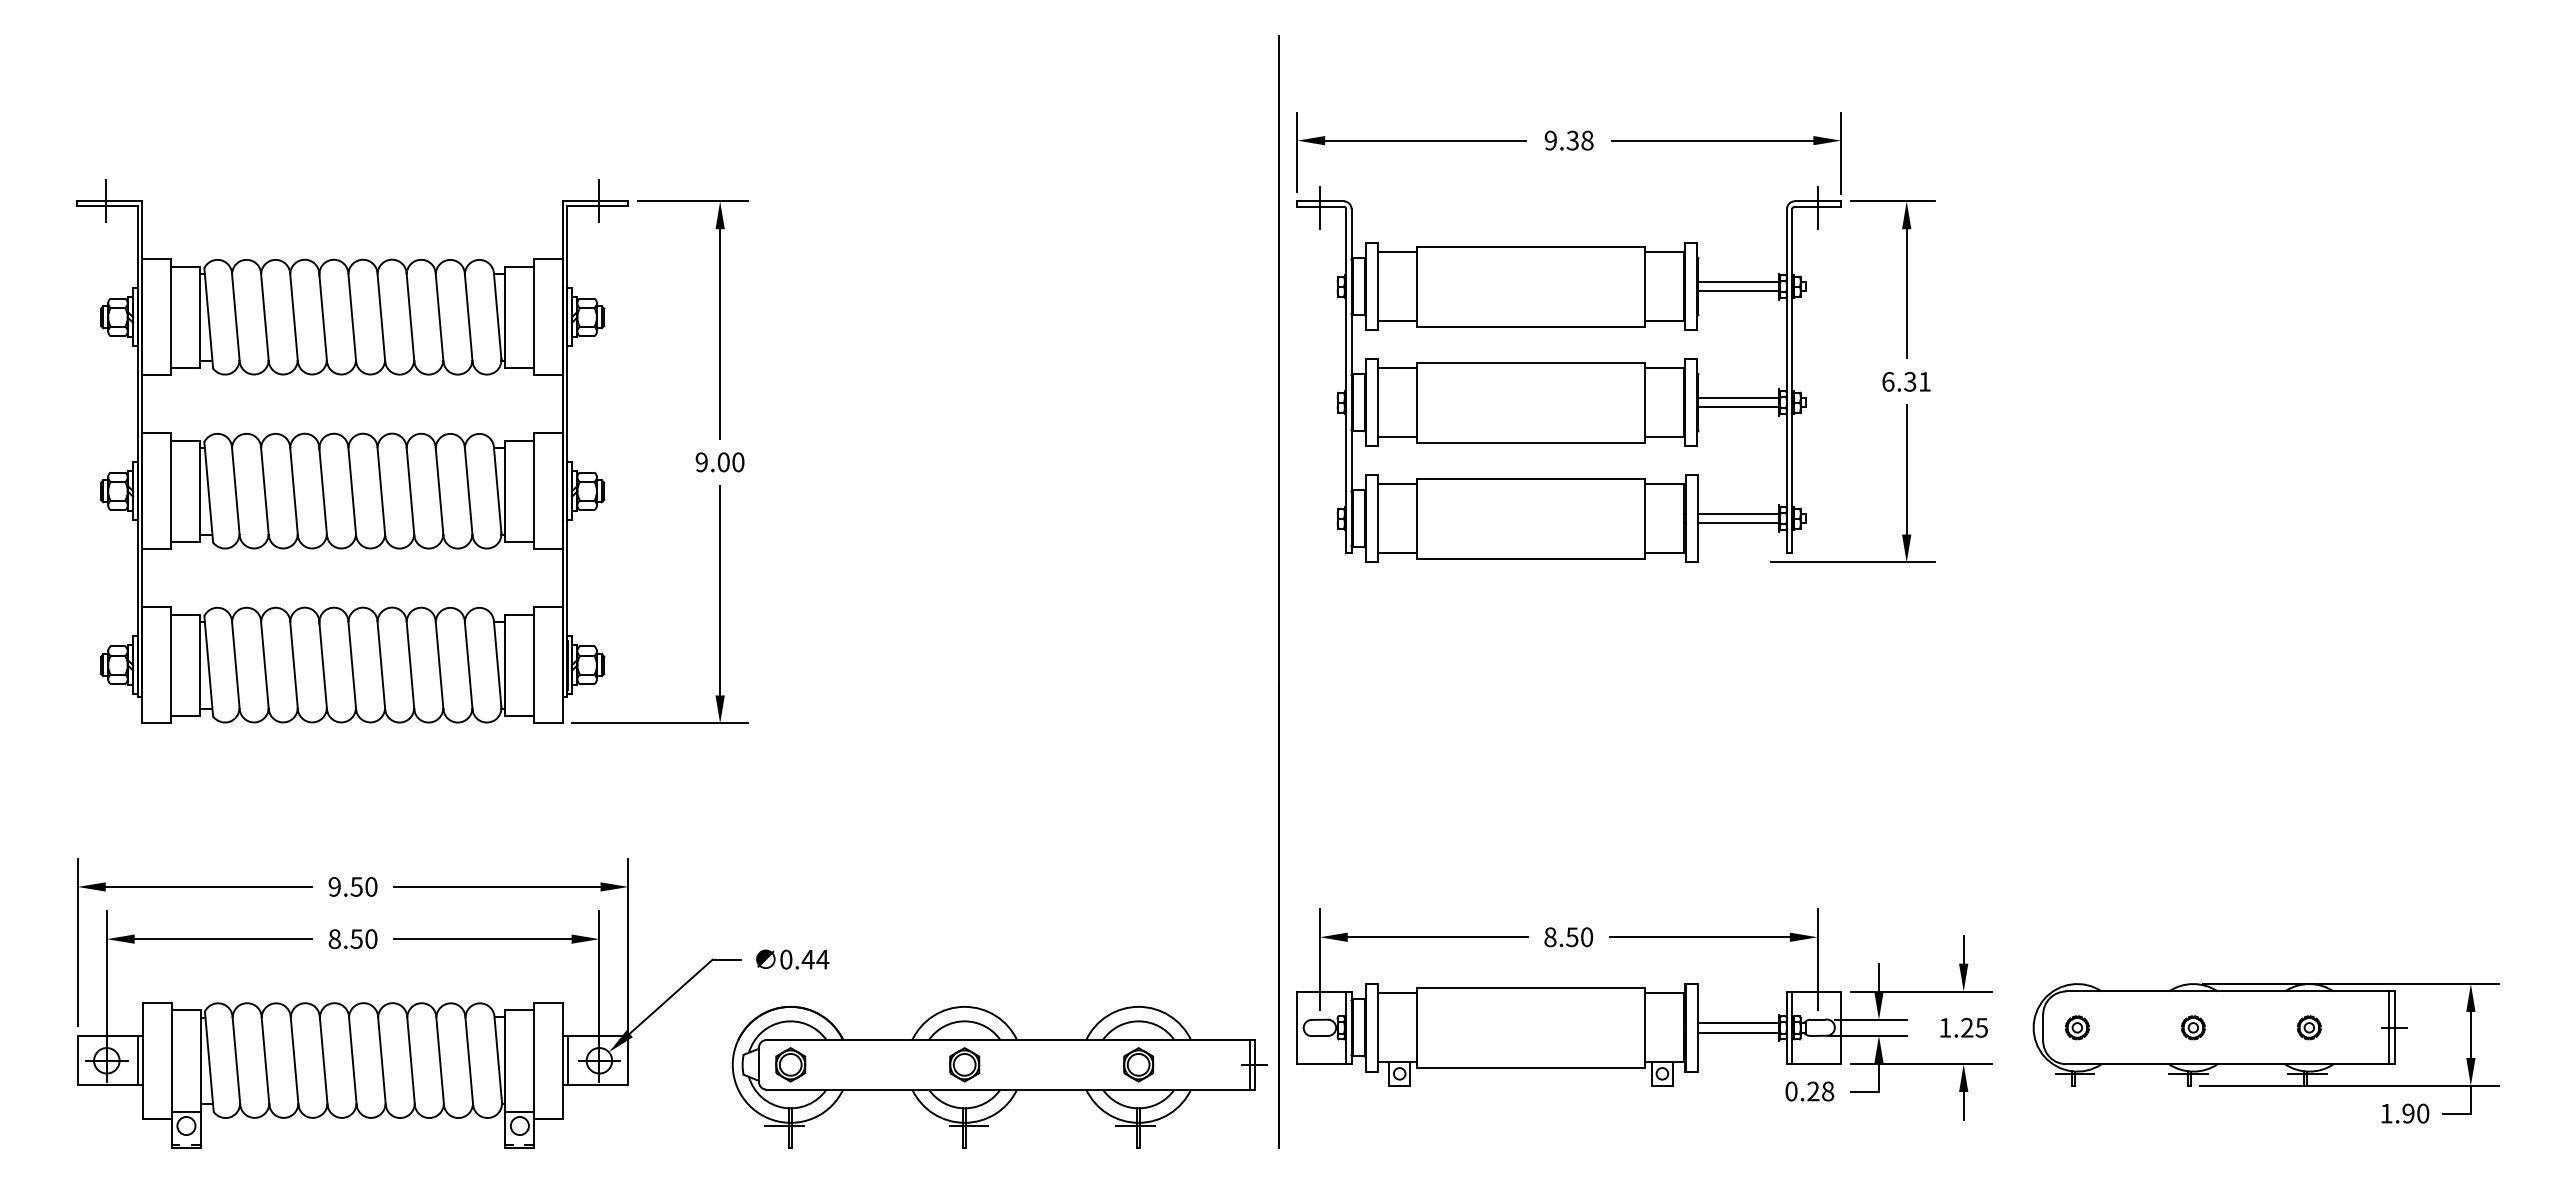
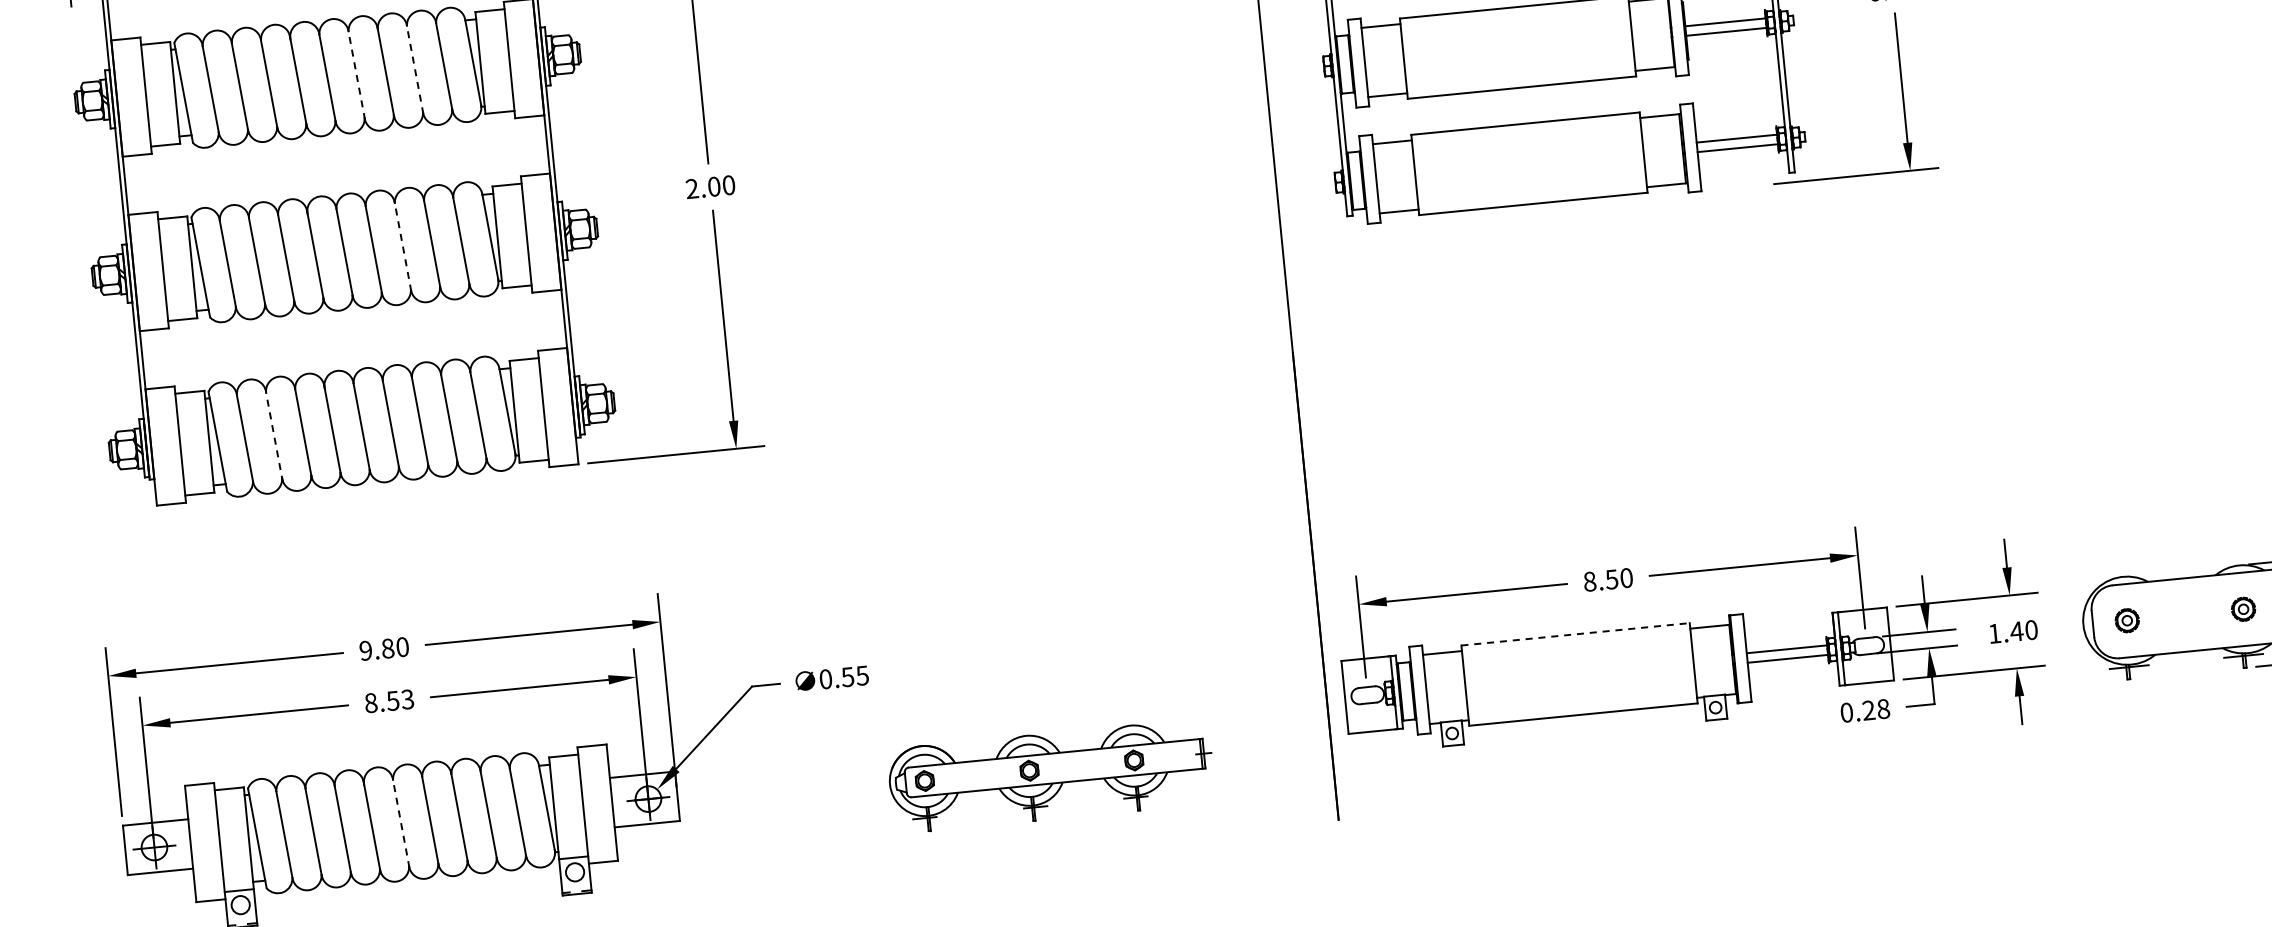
line: (381, 317) -> (356, 75), solid -> dashed
line: (439, 317) -> (414, 69), solid -> dashed
text: (701, 462) -> (691, 189), 9.00 -> 2.00
line: (410, 491) -> (403, 246), solid -> dashed
line: (265, 667) -> (274, 437), solid -> dashed
text: (356, 886) -> (387, 648), 9.50 -> 9.80
text: (371, 938) -> (407, 698), 8.50 -> 8.53
text: (815, 959) -> (855, 676), 0.44 -> 0.55
line: (1531, 987) -> (1575, 633), solid -> dashed
text: (1973, 1027) -> (2023, 630), 1.25 -> 1.40
line: (138, 1060) -> (186, 844), removed
line: (568, 1060) -> (617, 801), removed
line: (352, 1061) -> (400, 824), solid -> dashed
part: (999, 1076) -> (1051, 775), size x0.6

